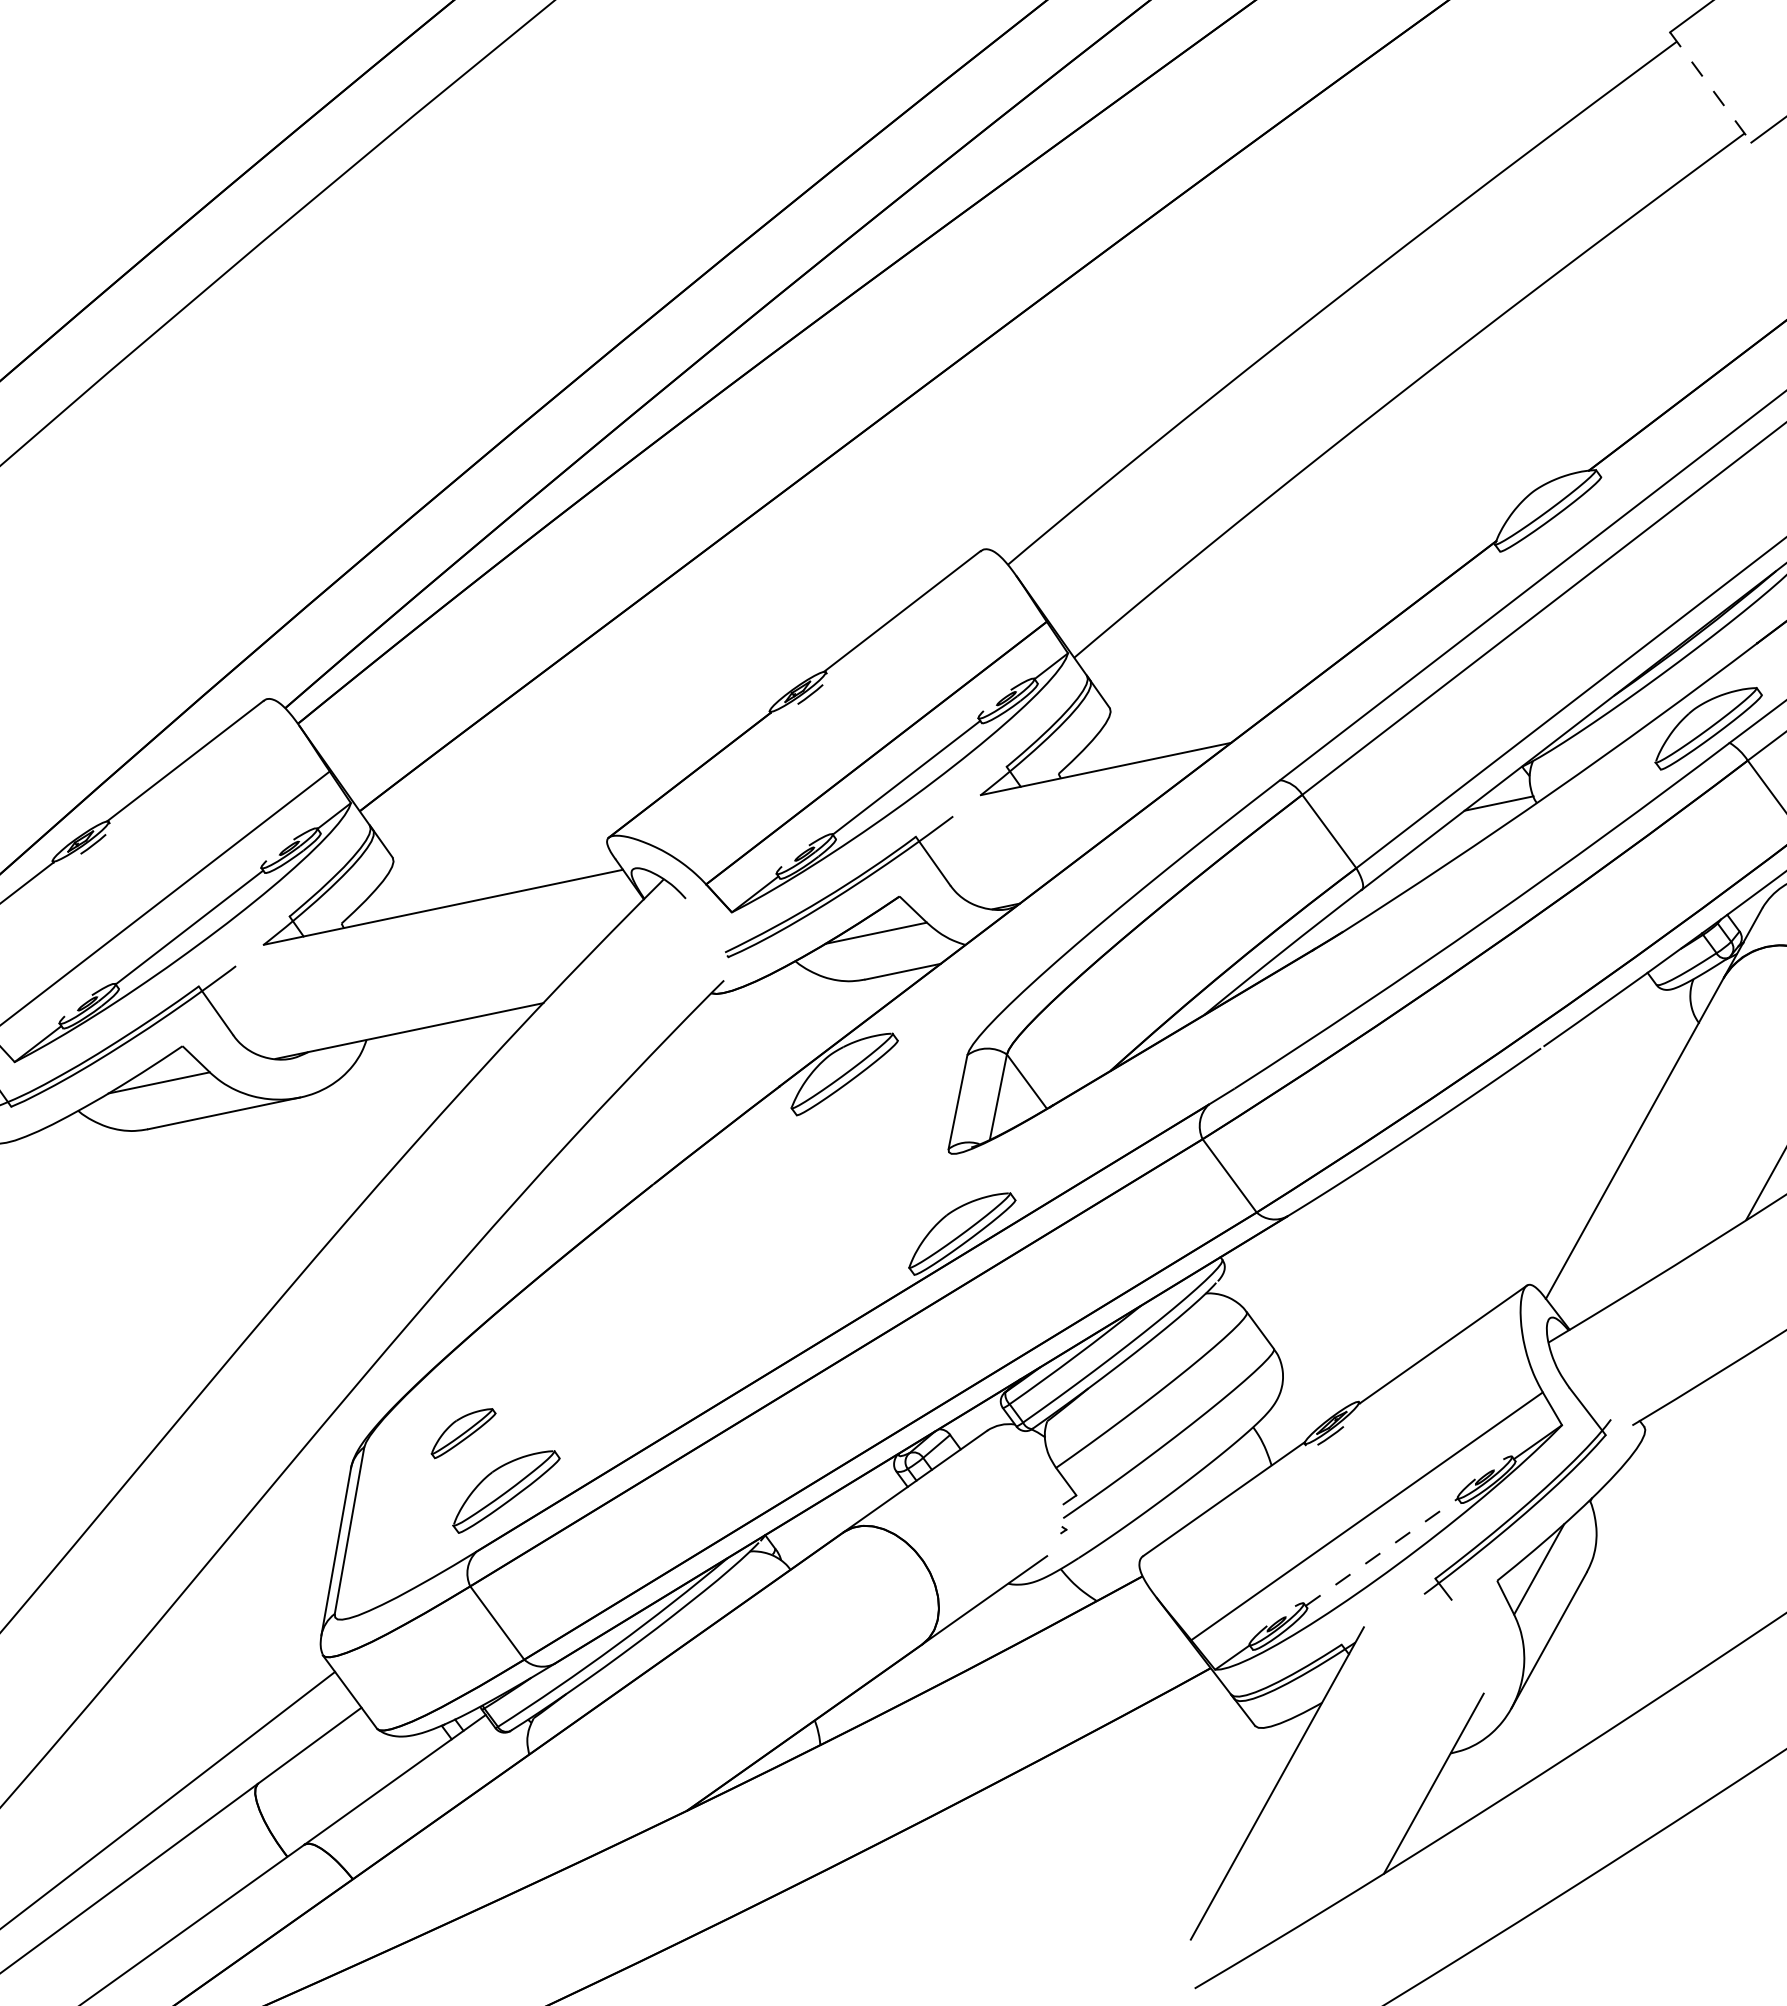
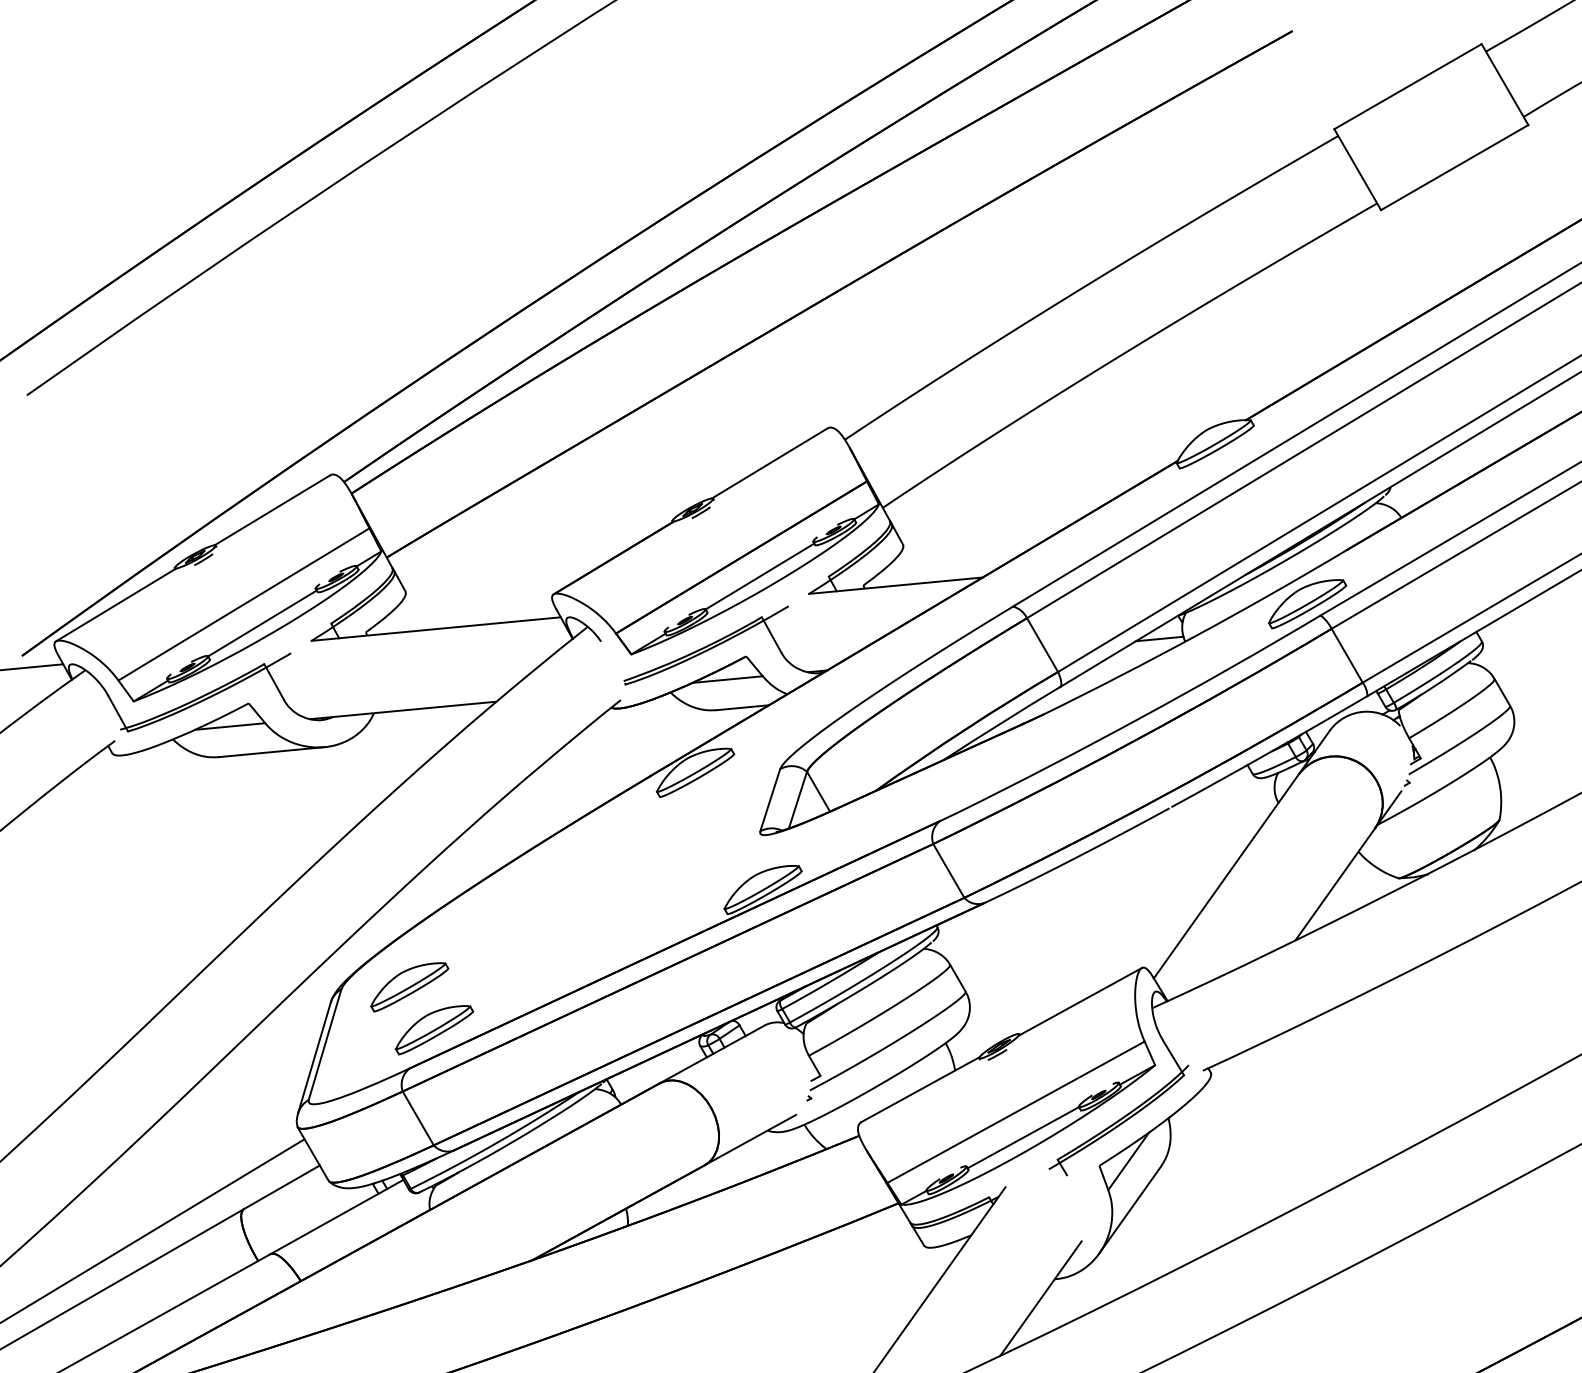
line: (1710, 87) -> (1357, 169), dashed -> solid
part: (463, 1433) -> (409, 987), size x1.67
line: (1382, 1551) -> (1023, 1137), dashed -> solid

